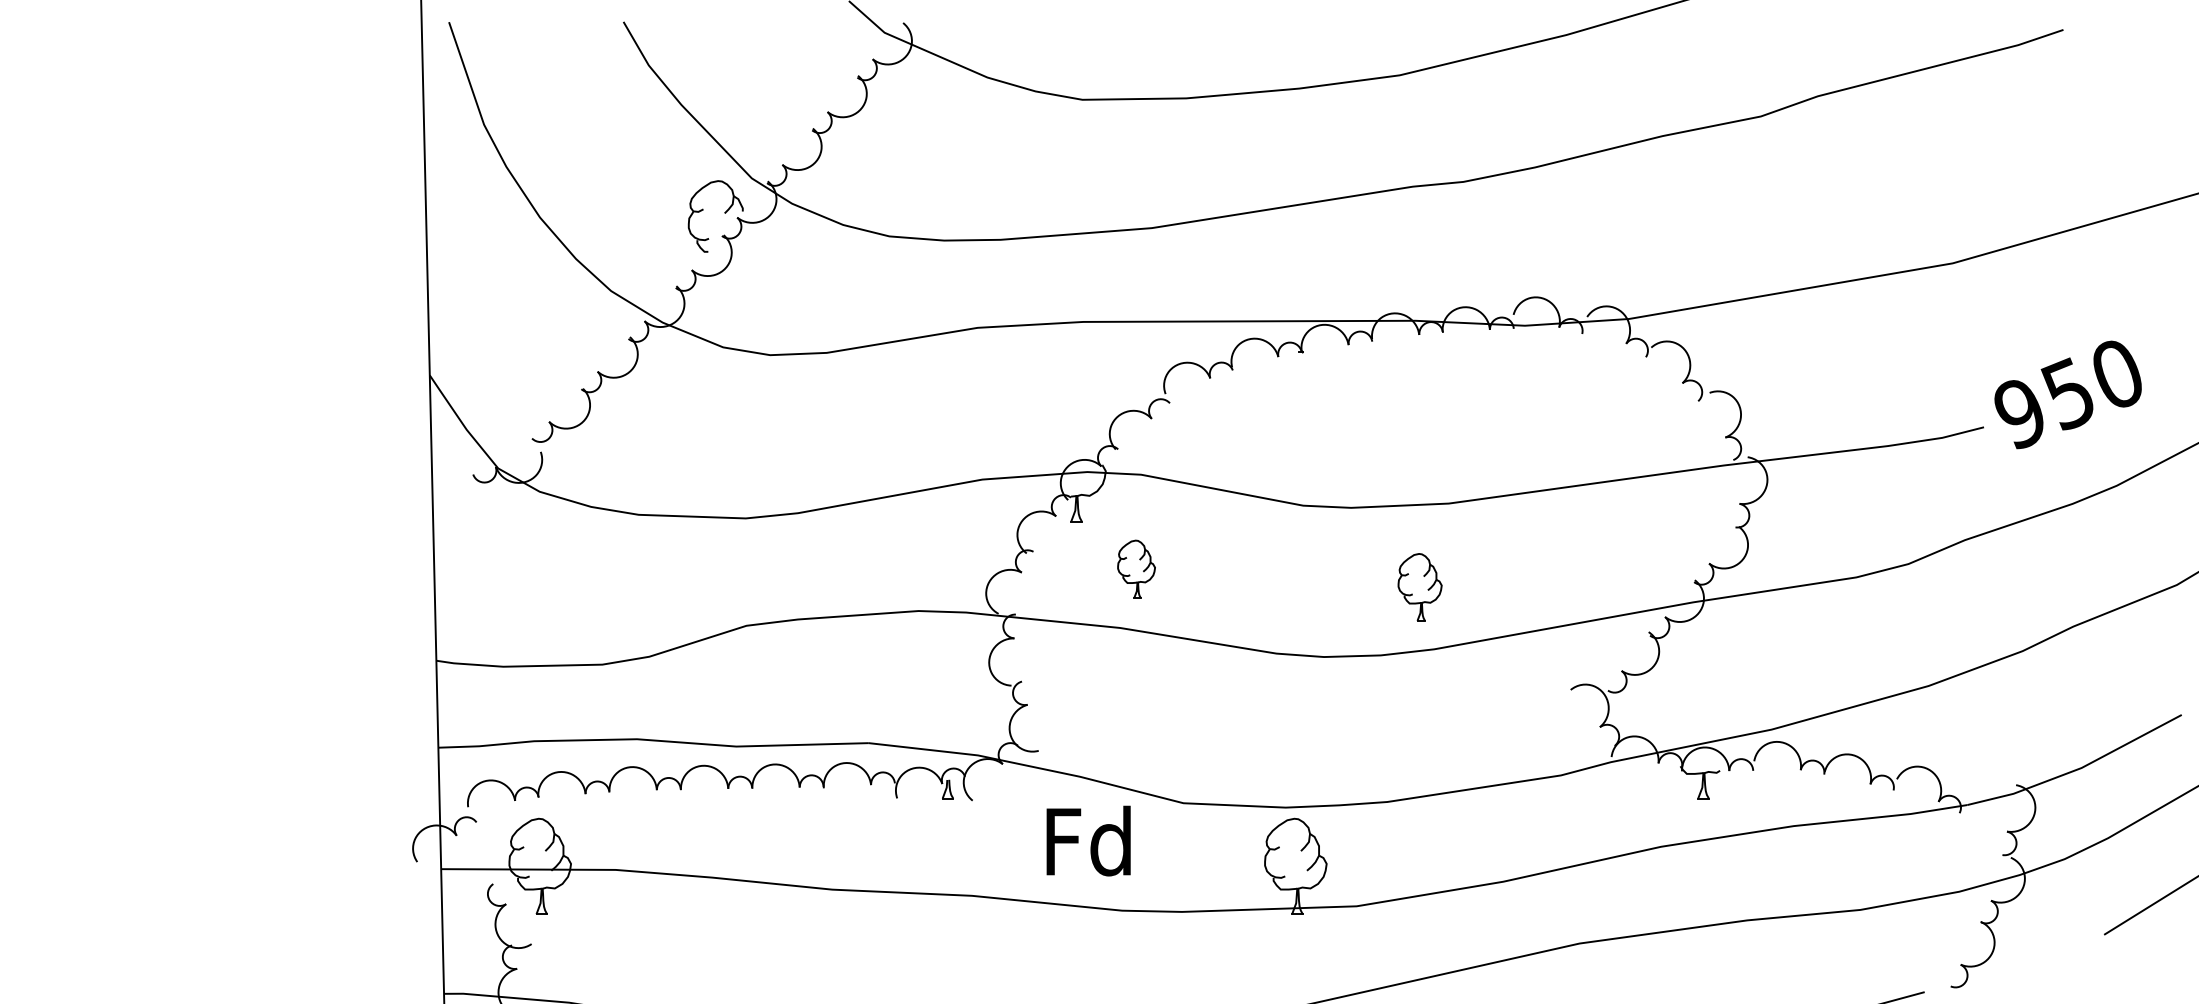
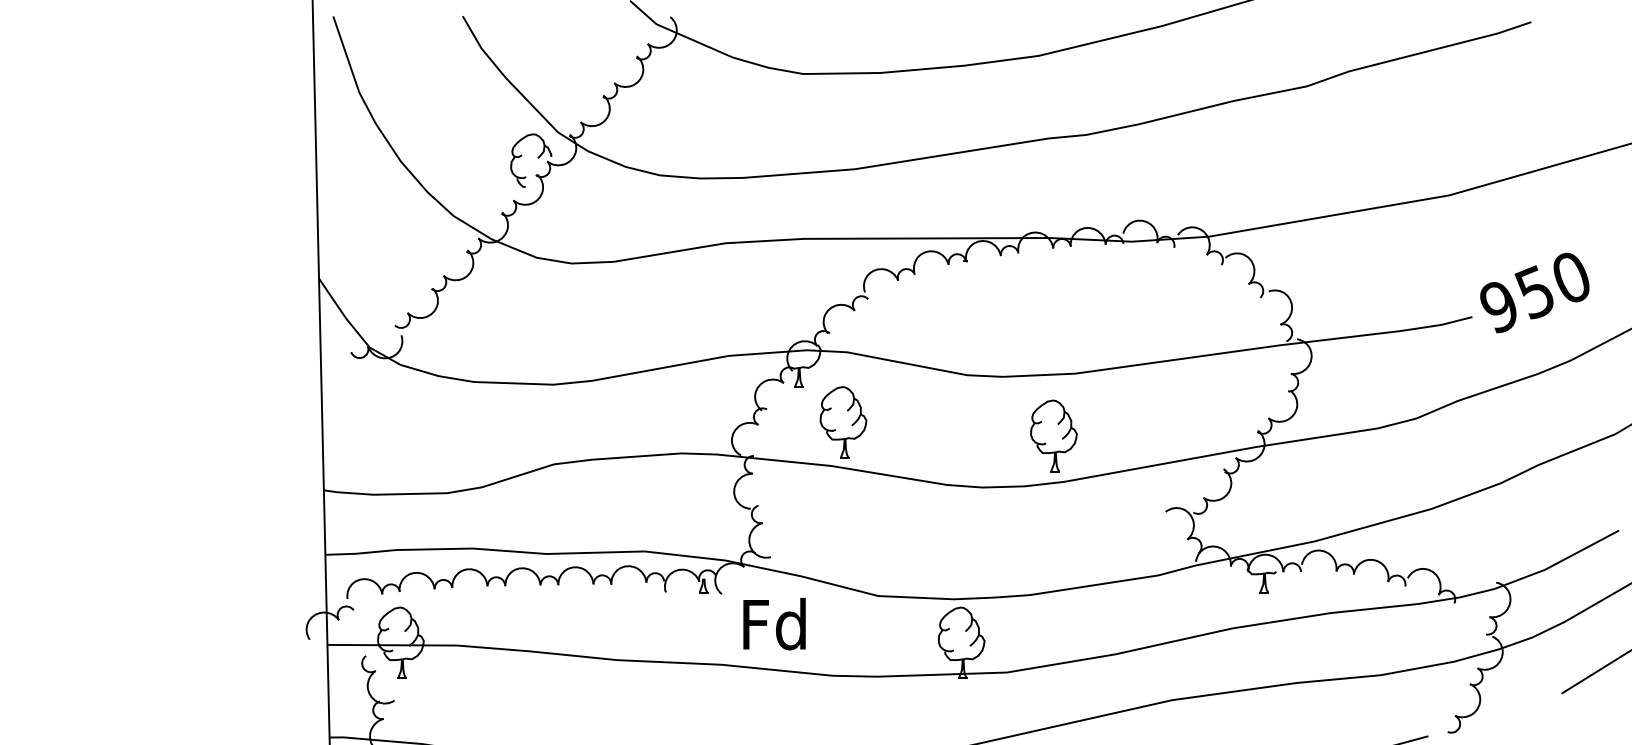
part: (1136, 568) -> (843, 421), size x1.67
part: (1419, 586) -> (1053, 435), size x1.43
text: (1088, 840) -> (774, 623), moved

